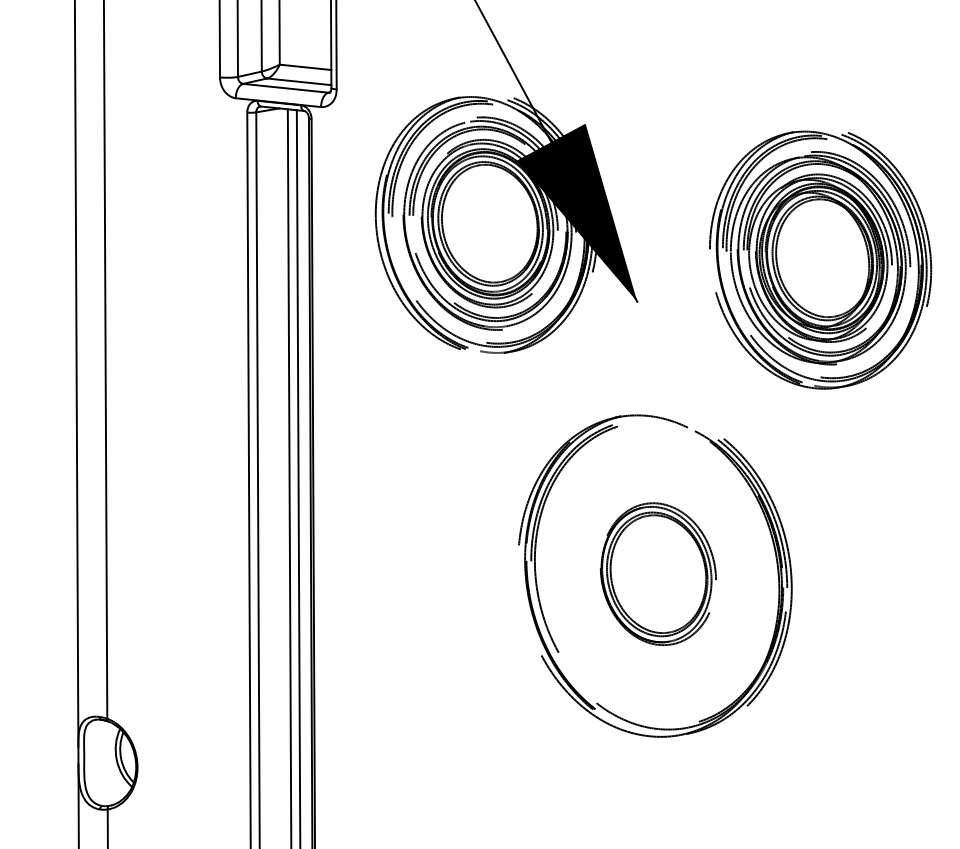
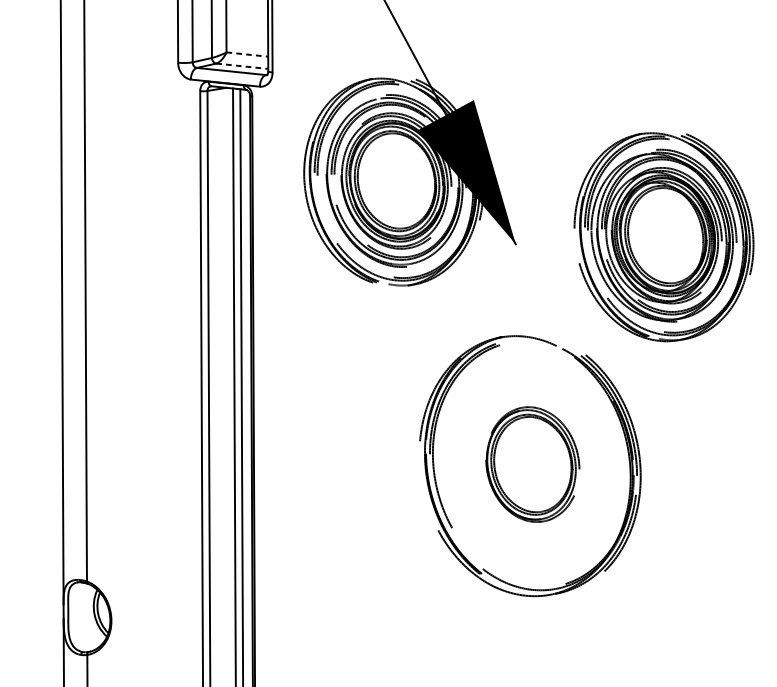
line: (305, 67) -> (247, 54), solid -> dashed
line: (299, 81) -> (242, 66), solid -> dashed
part: (820, 259) -> (663, 236), moved

